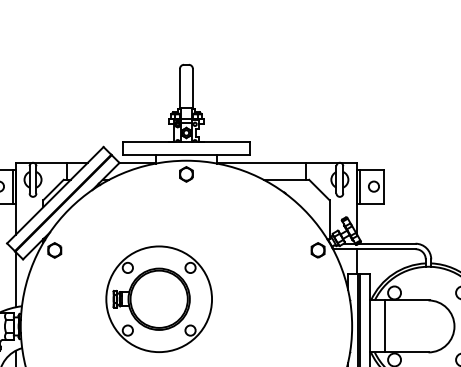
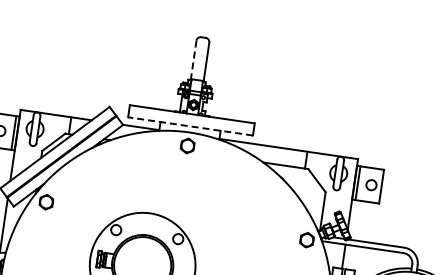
line: (179, 88) -> (193, 60), solid -> dashed
line: (185, 154) -> (189, 126), solid -> dashed

